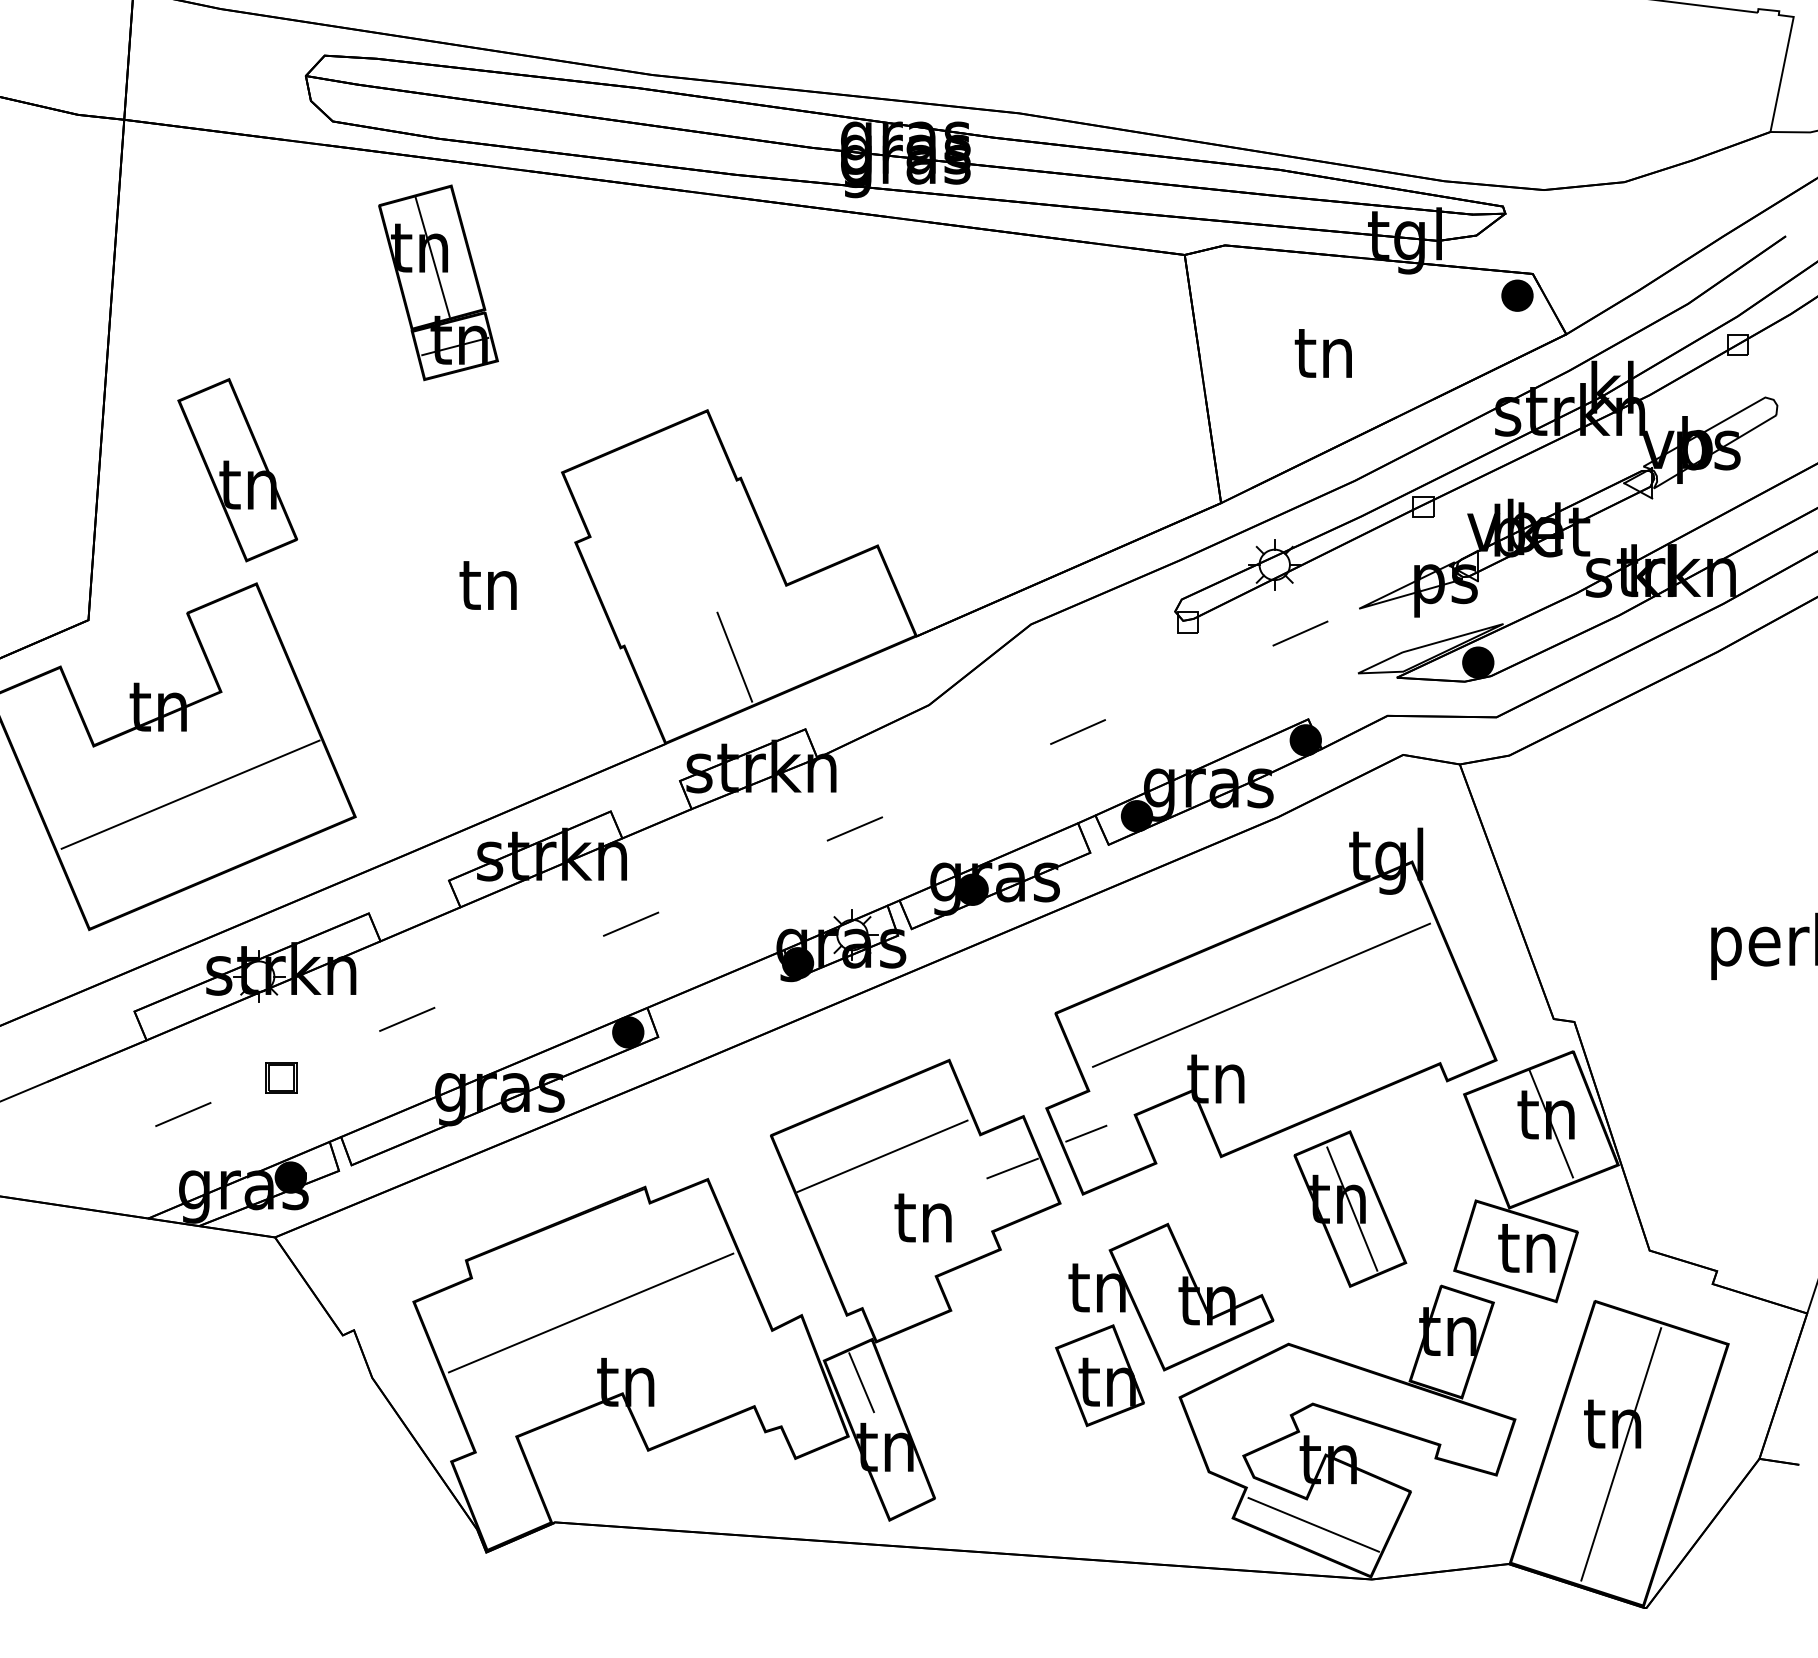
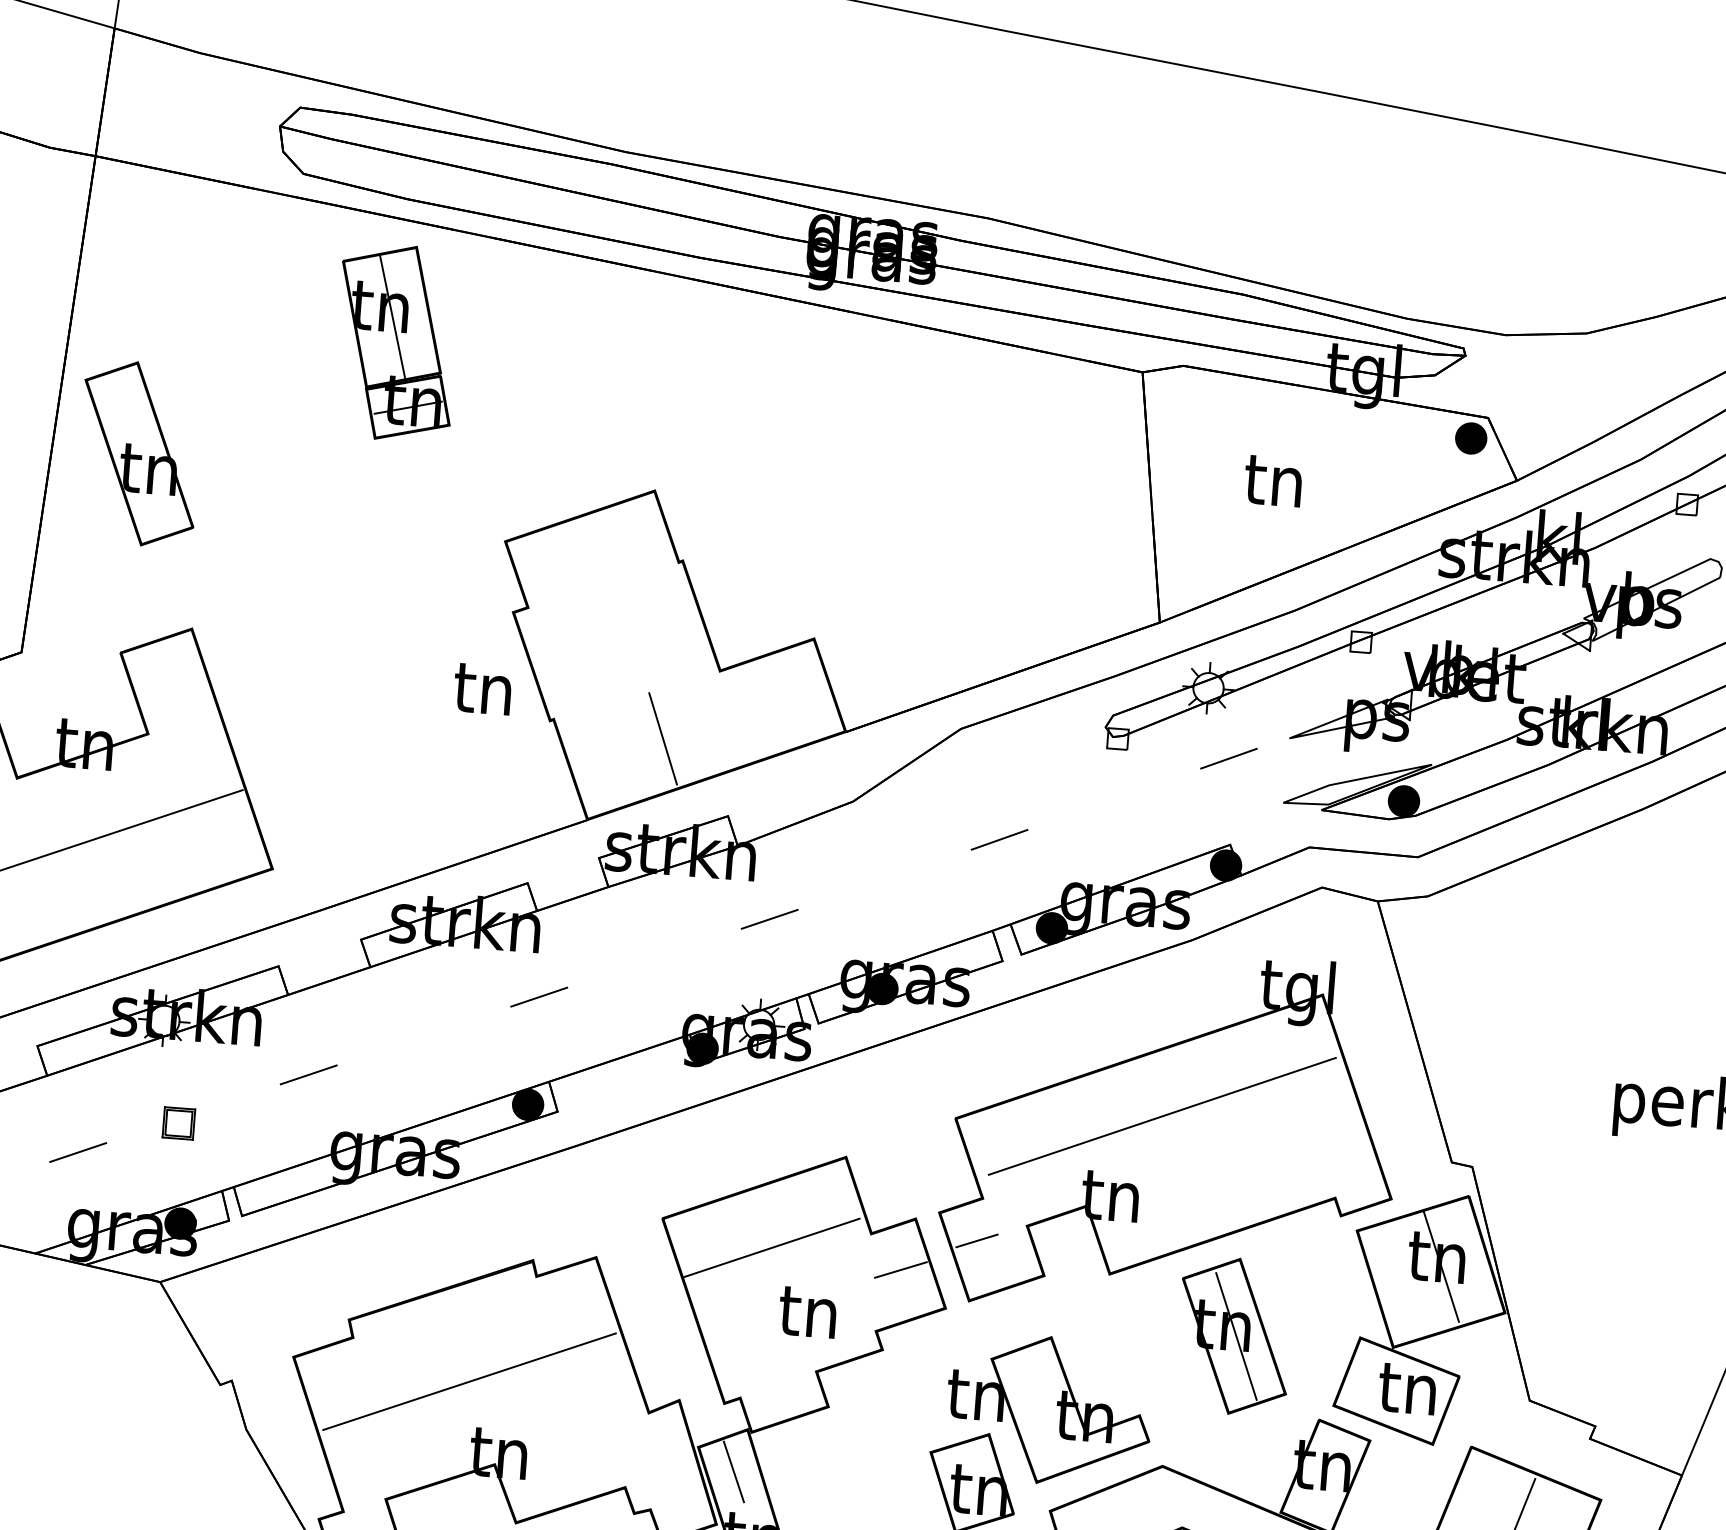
part: (237, 470) -> (139, 454), moved
text: (487, 585) -> (482, 689), moved

